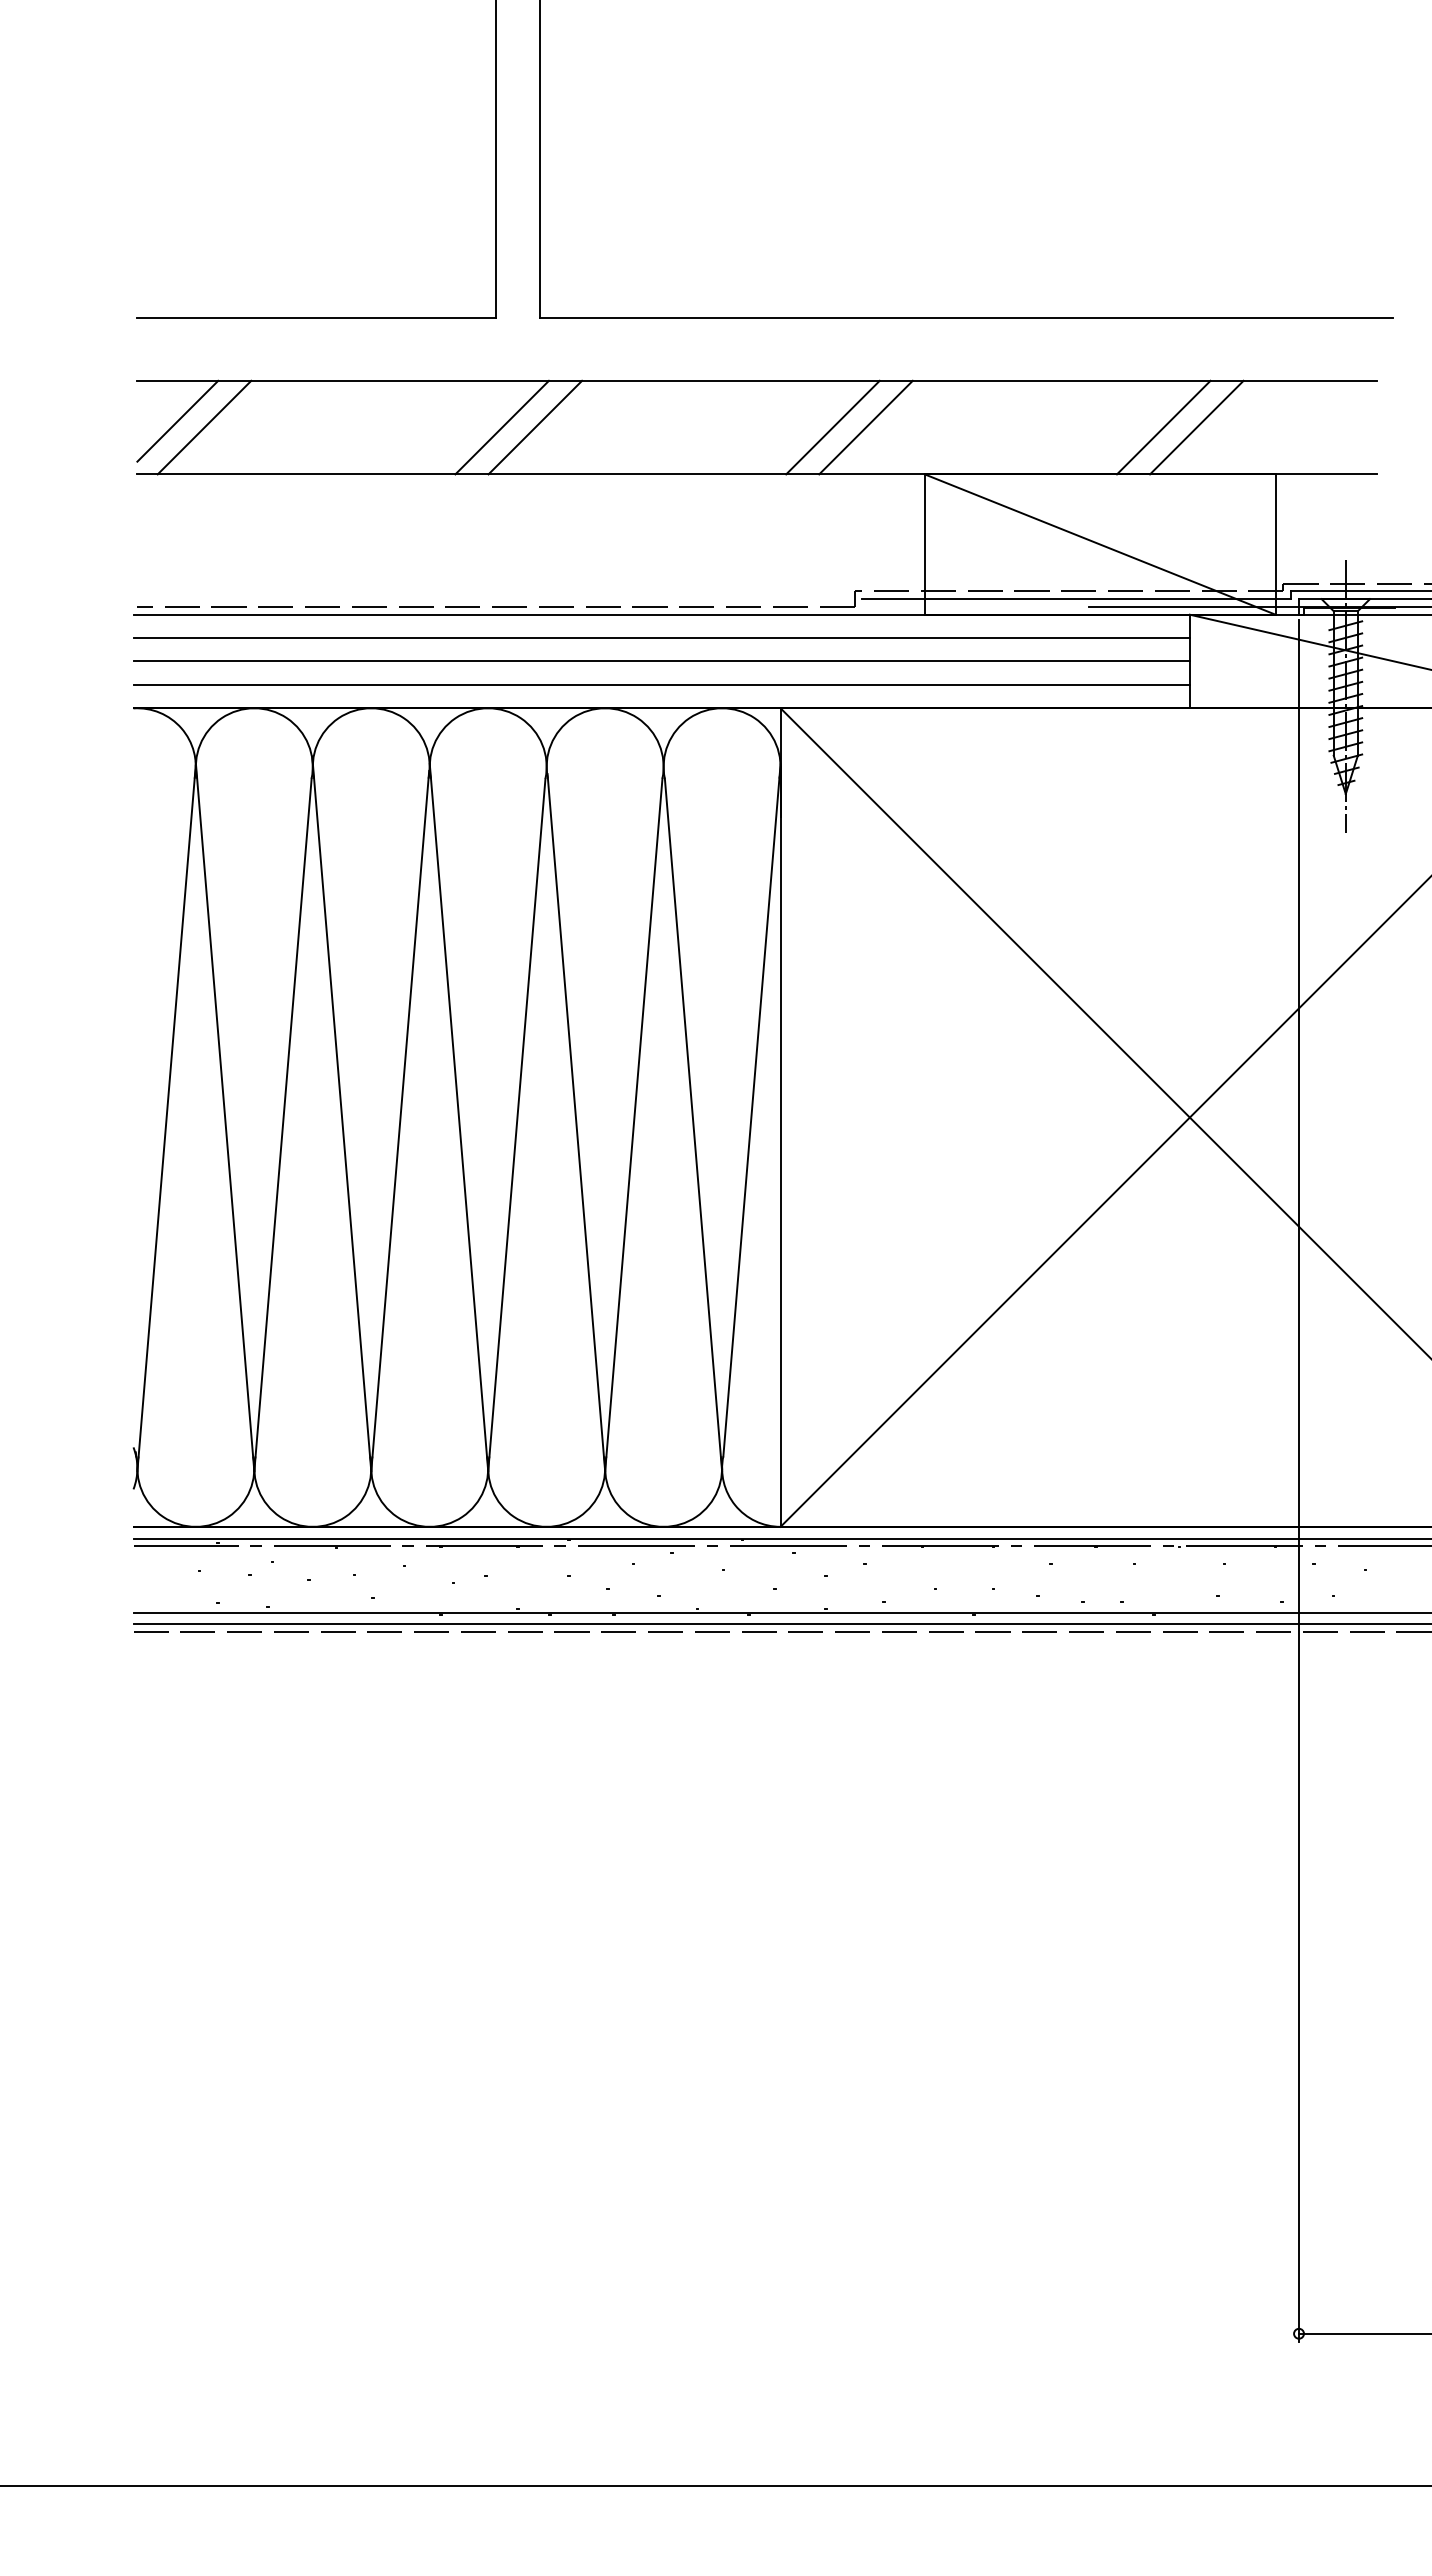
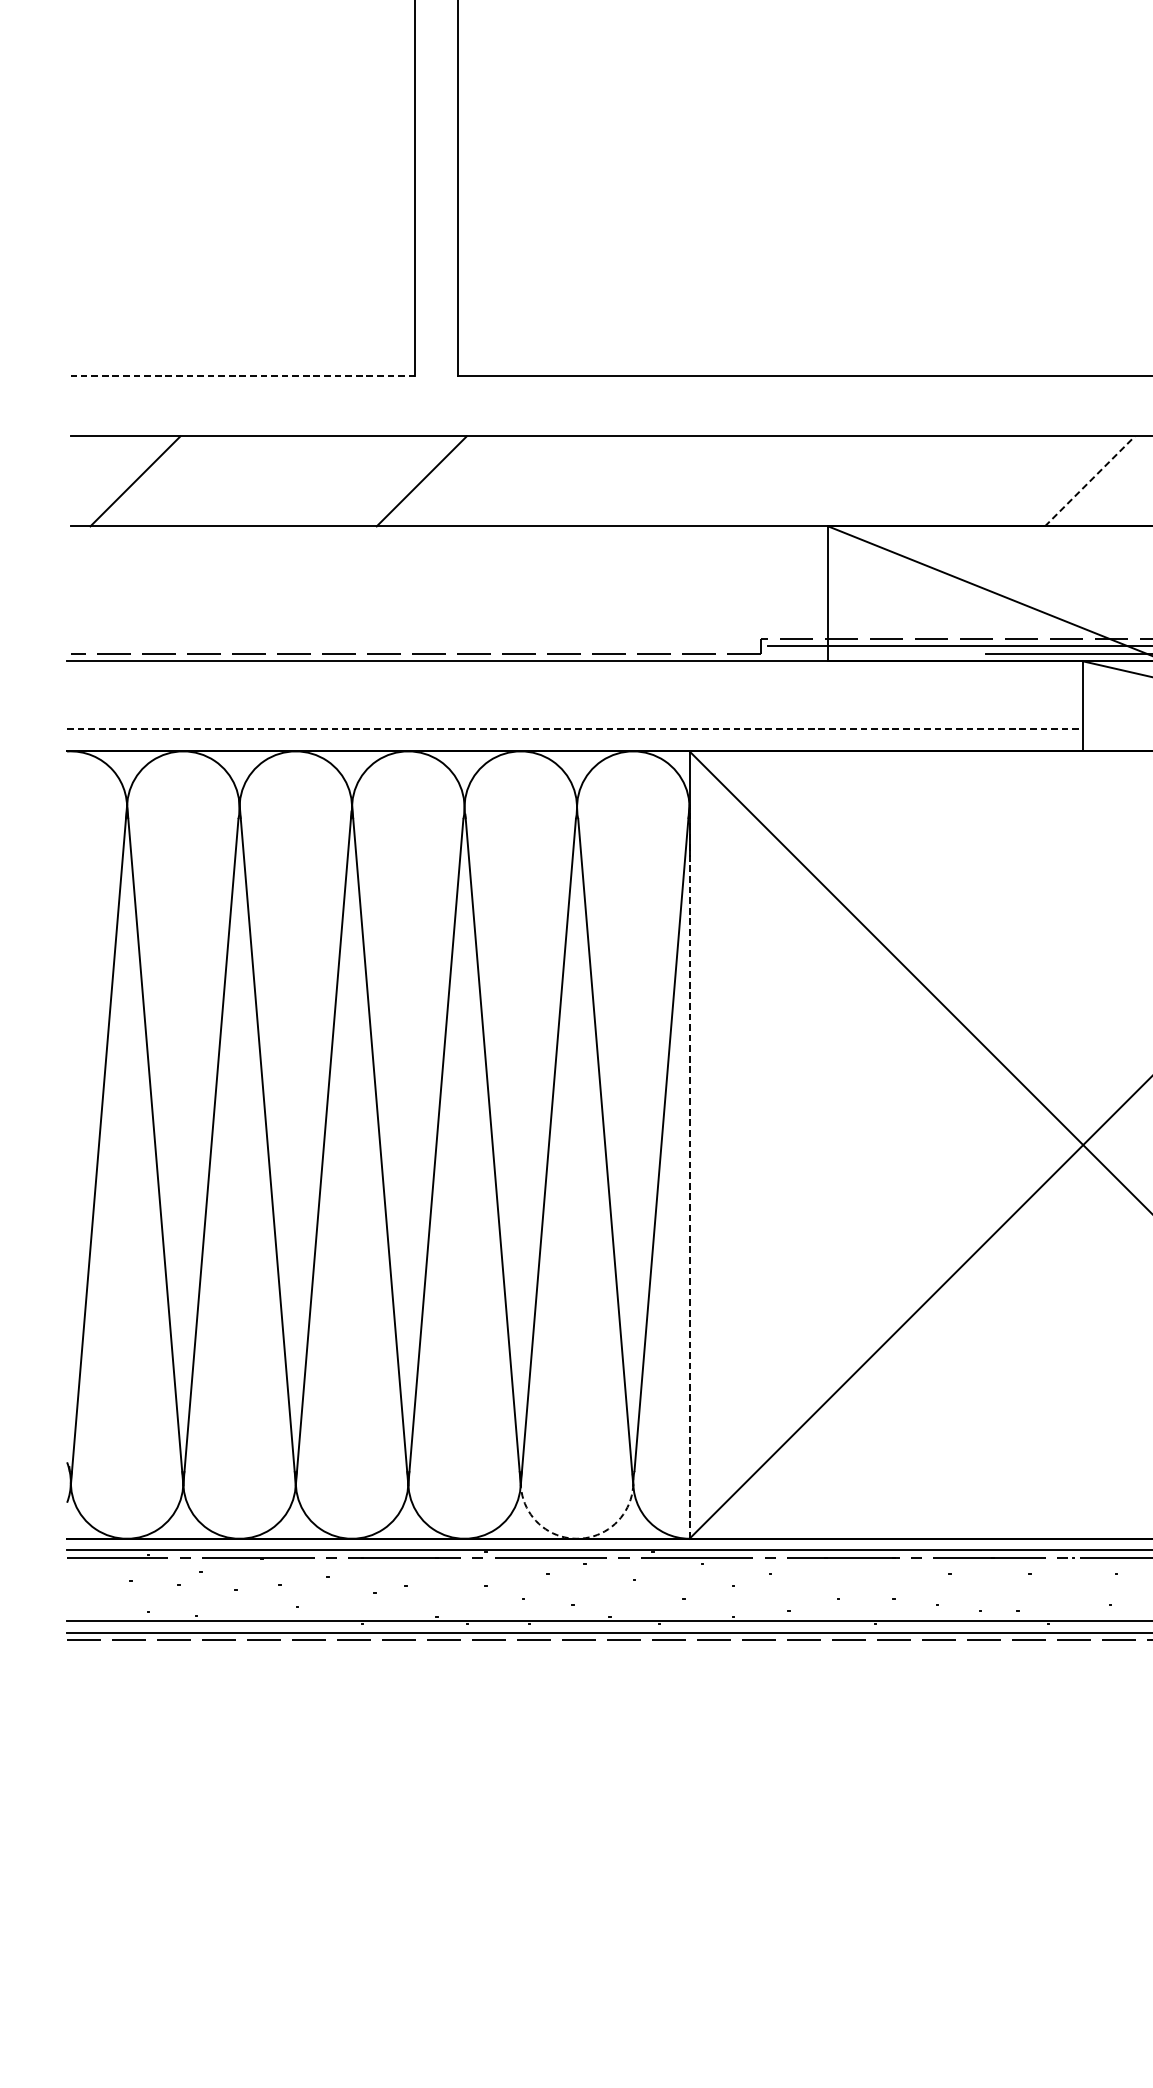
line: (316, 318) -> (243, 376), solid -> dashed
line: (177, 420) -> (109, 474), removed
line: (535, 427) -> (453, 481), removed
line: (832, 427) -> (739, 481), removed
line: (865, 427) -> (771, 481), removed
line: (1163, 427) -> (1057, 481), removed
line: (1197, 427) -> (1090, 481), solid -> dashed
line: (661, 638) -> (574, 684), removed
line: (661, 661) -> (574, 706), removed
line: (662, 684) -> (575, 728), solid -> dashed
line: (780, 1146) -> (689, 1172), solid -> dashed
arc: (663, 1526) -> (576, 1538), solid -> dashed

